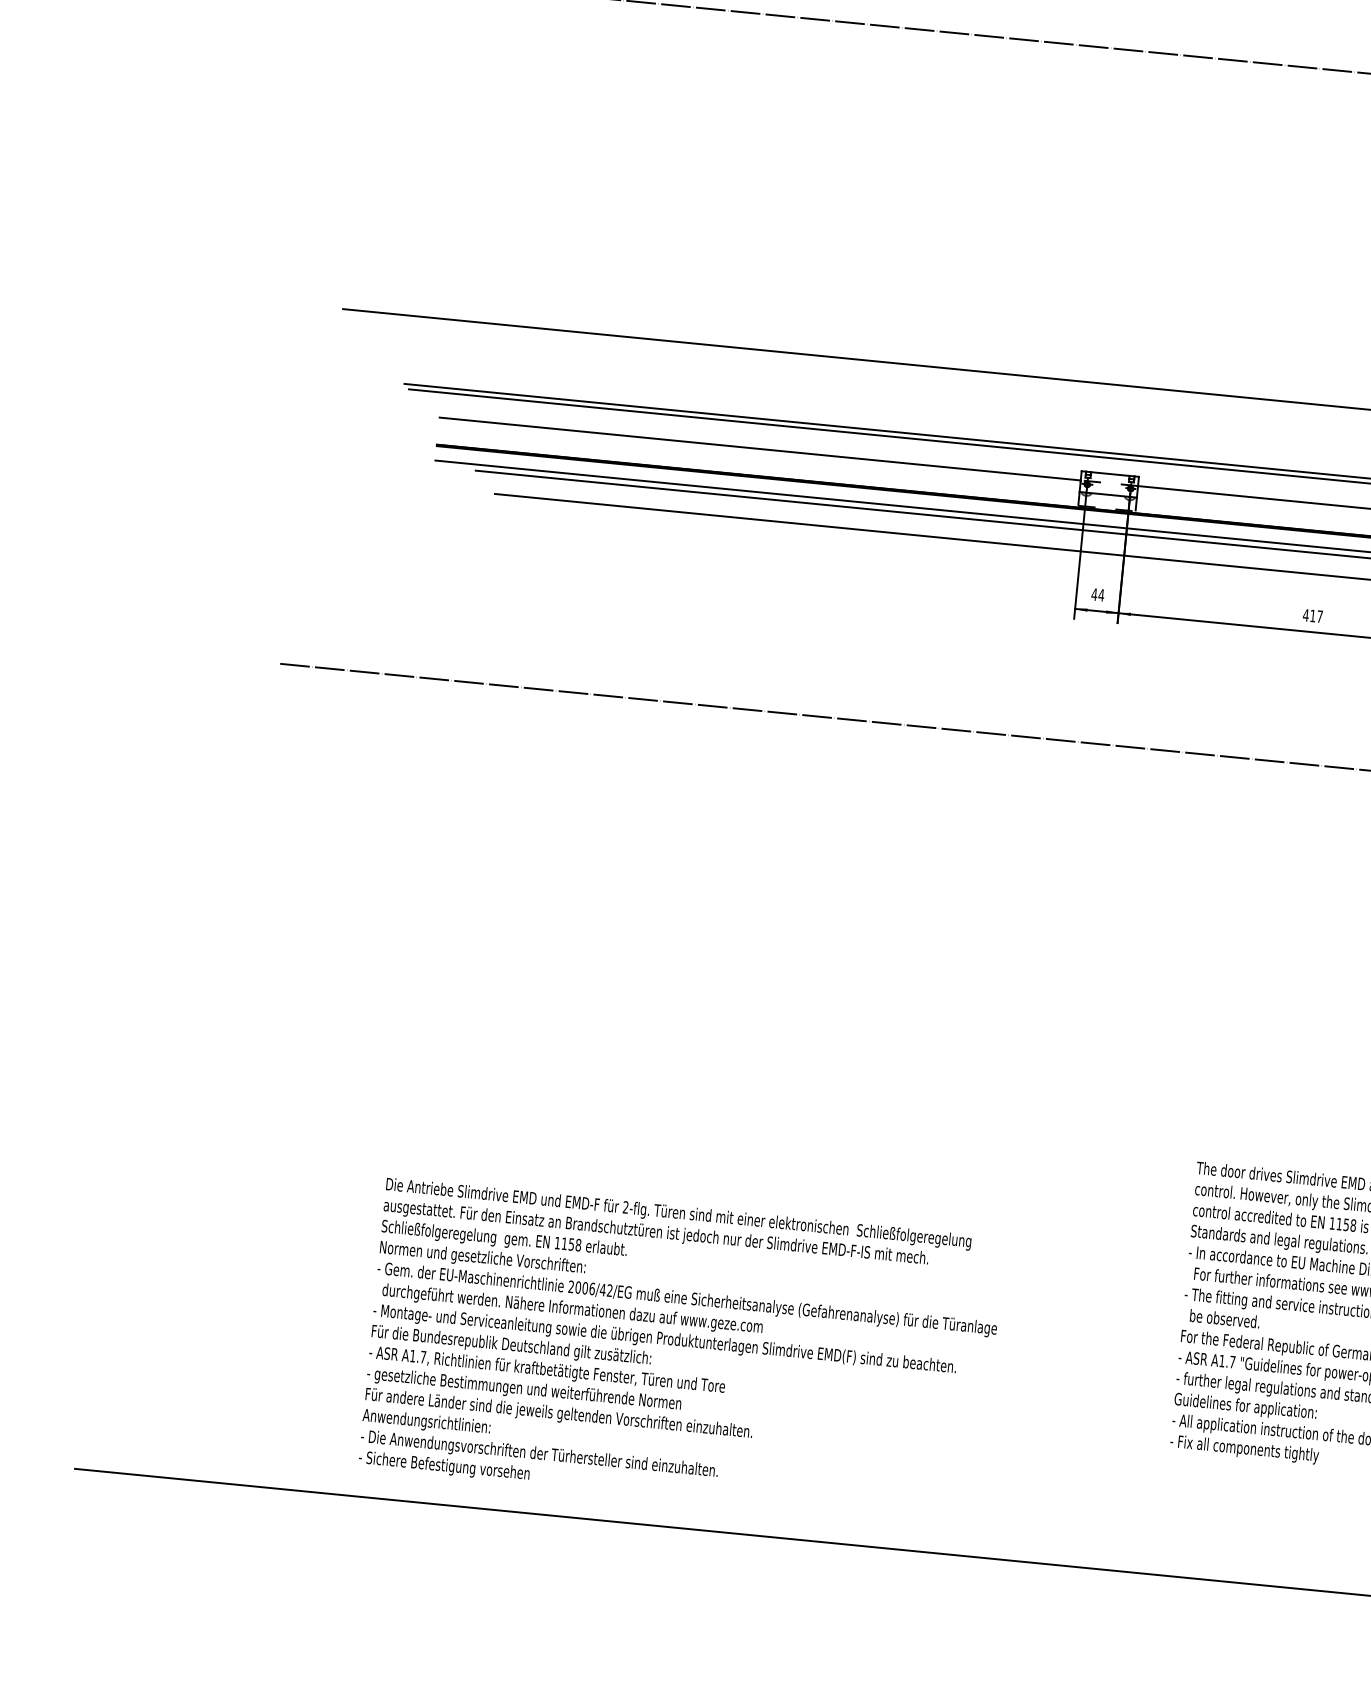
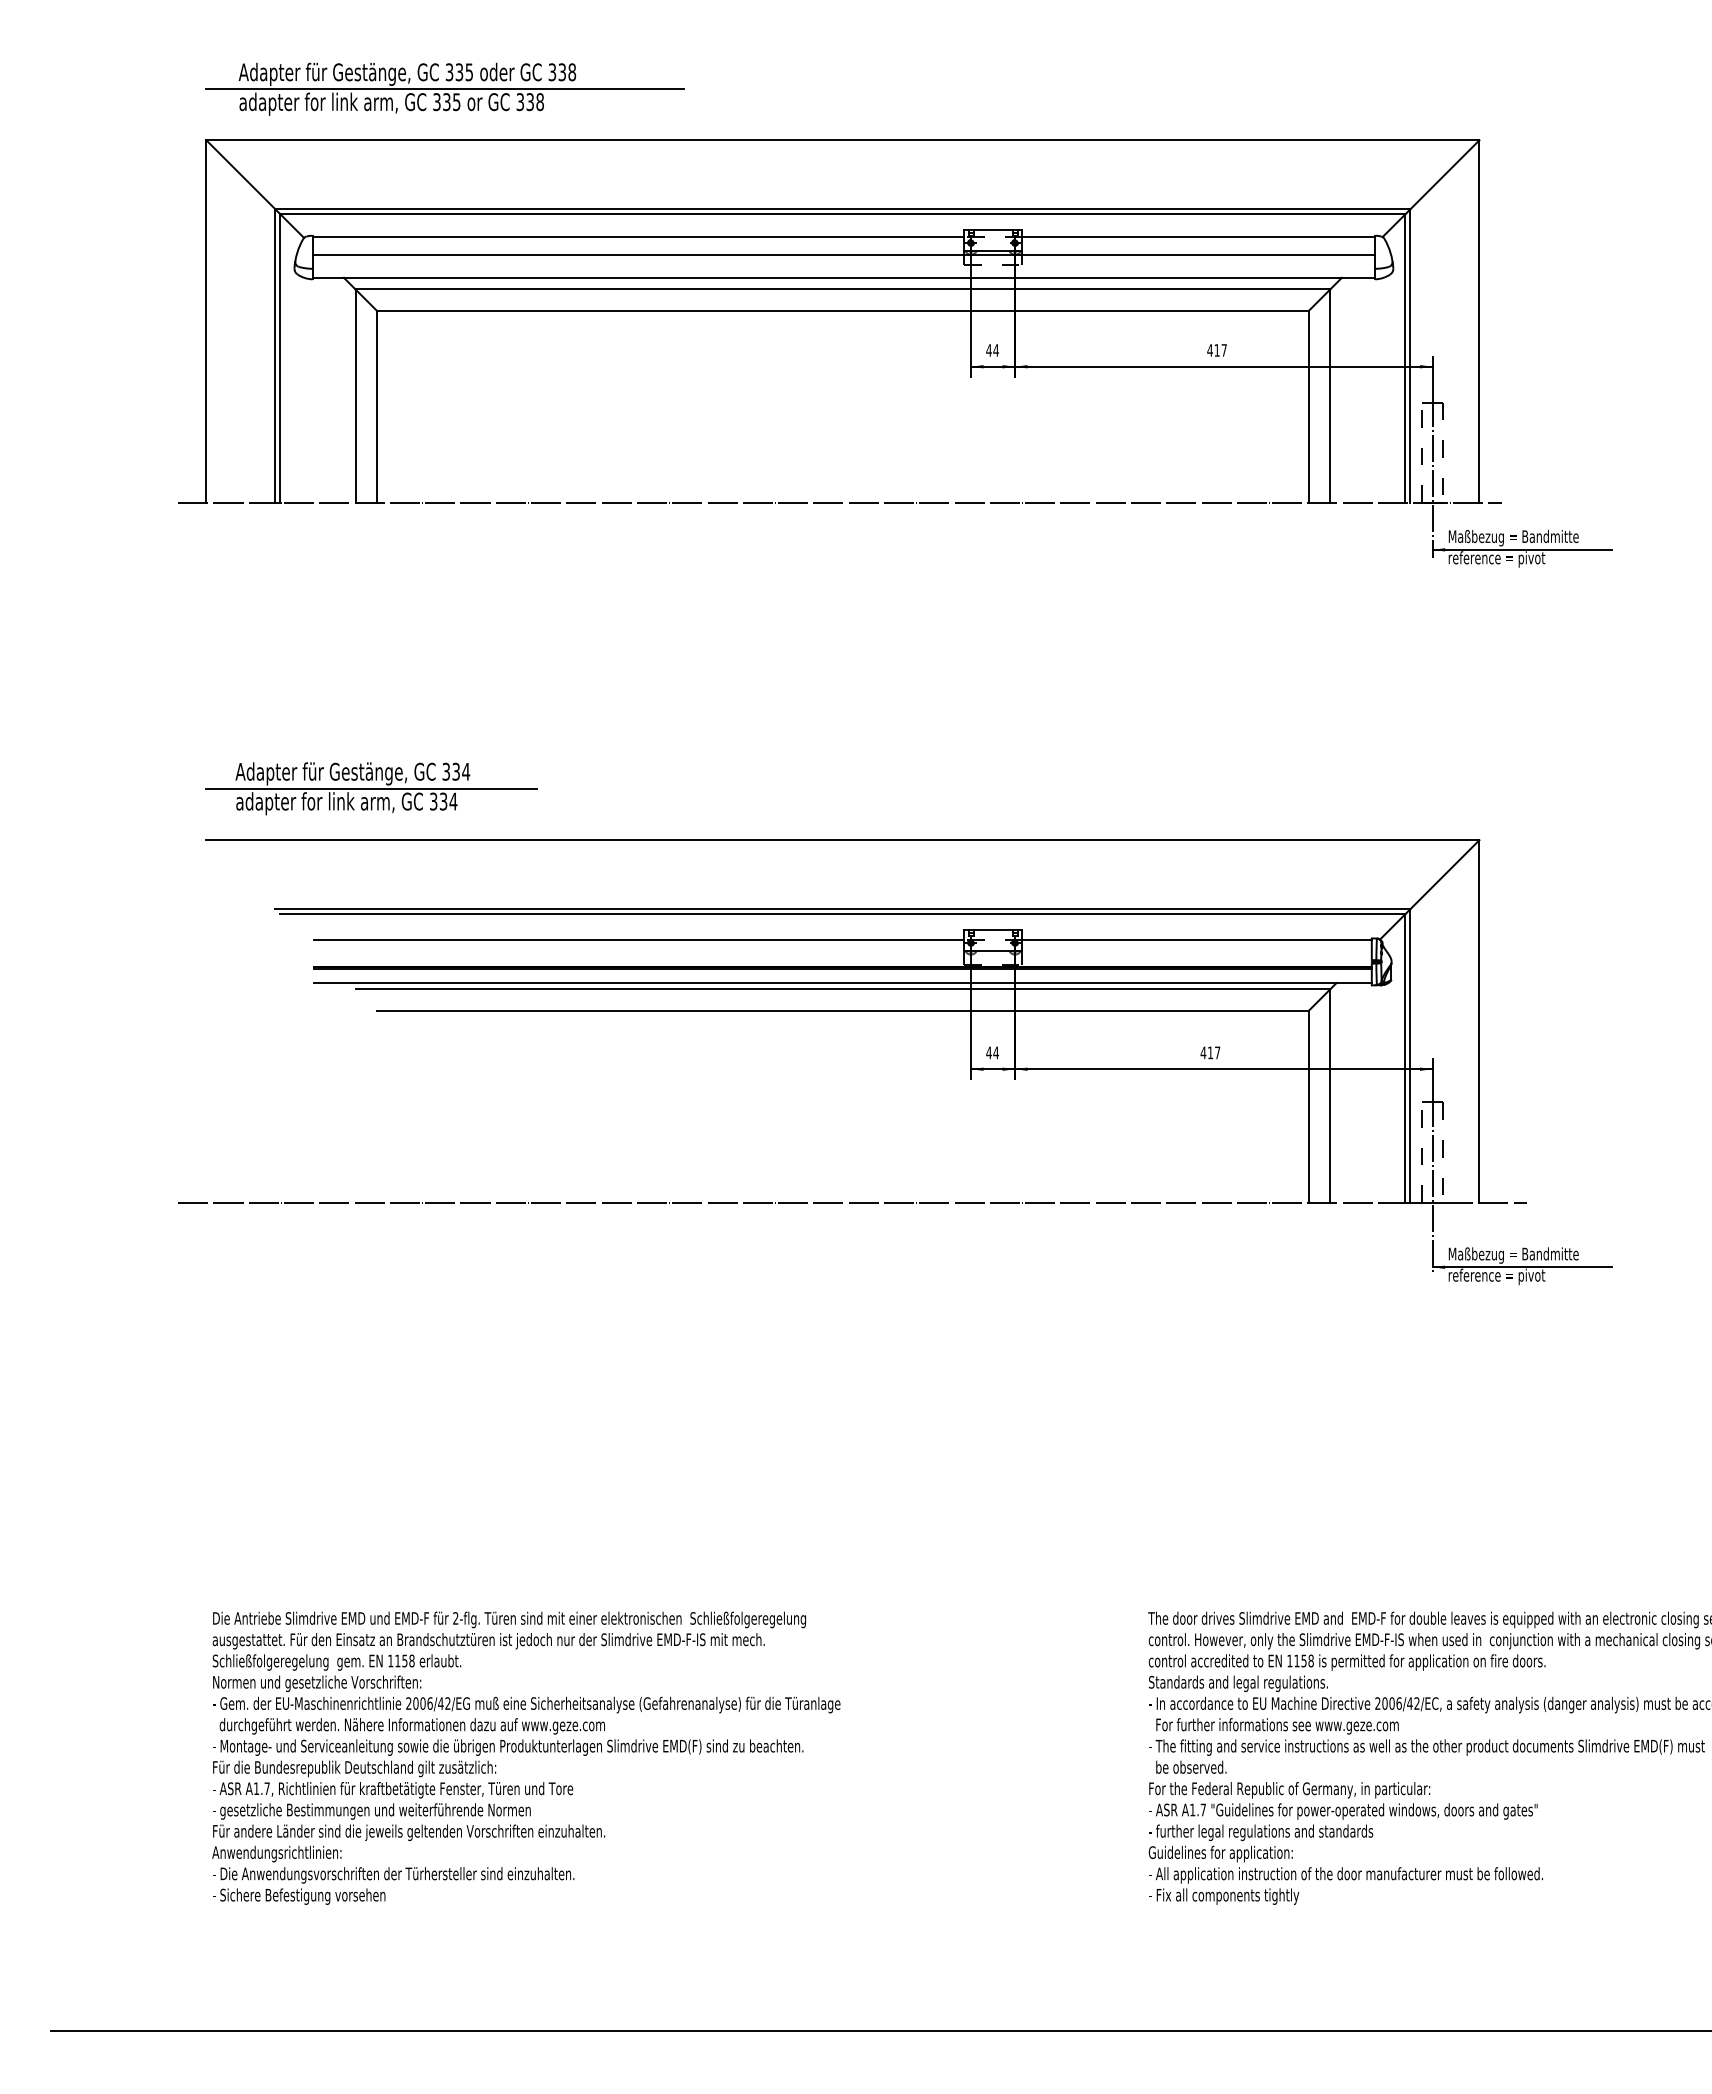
part: (510, 274) -> (371, 788), added
text: (682, 1351) -> (526, 1757), moved

